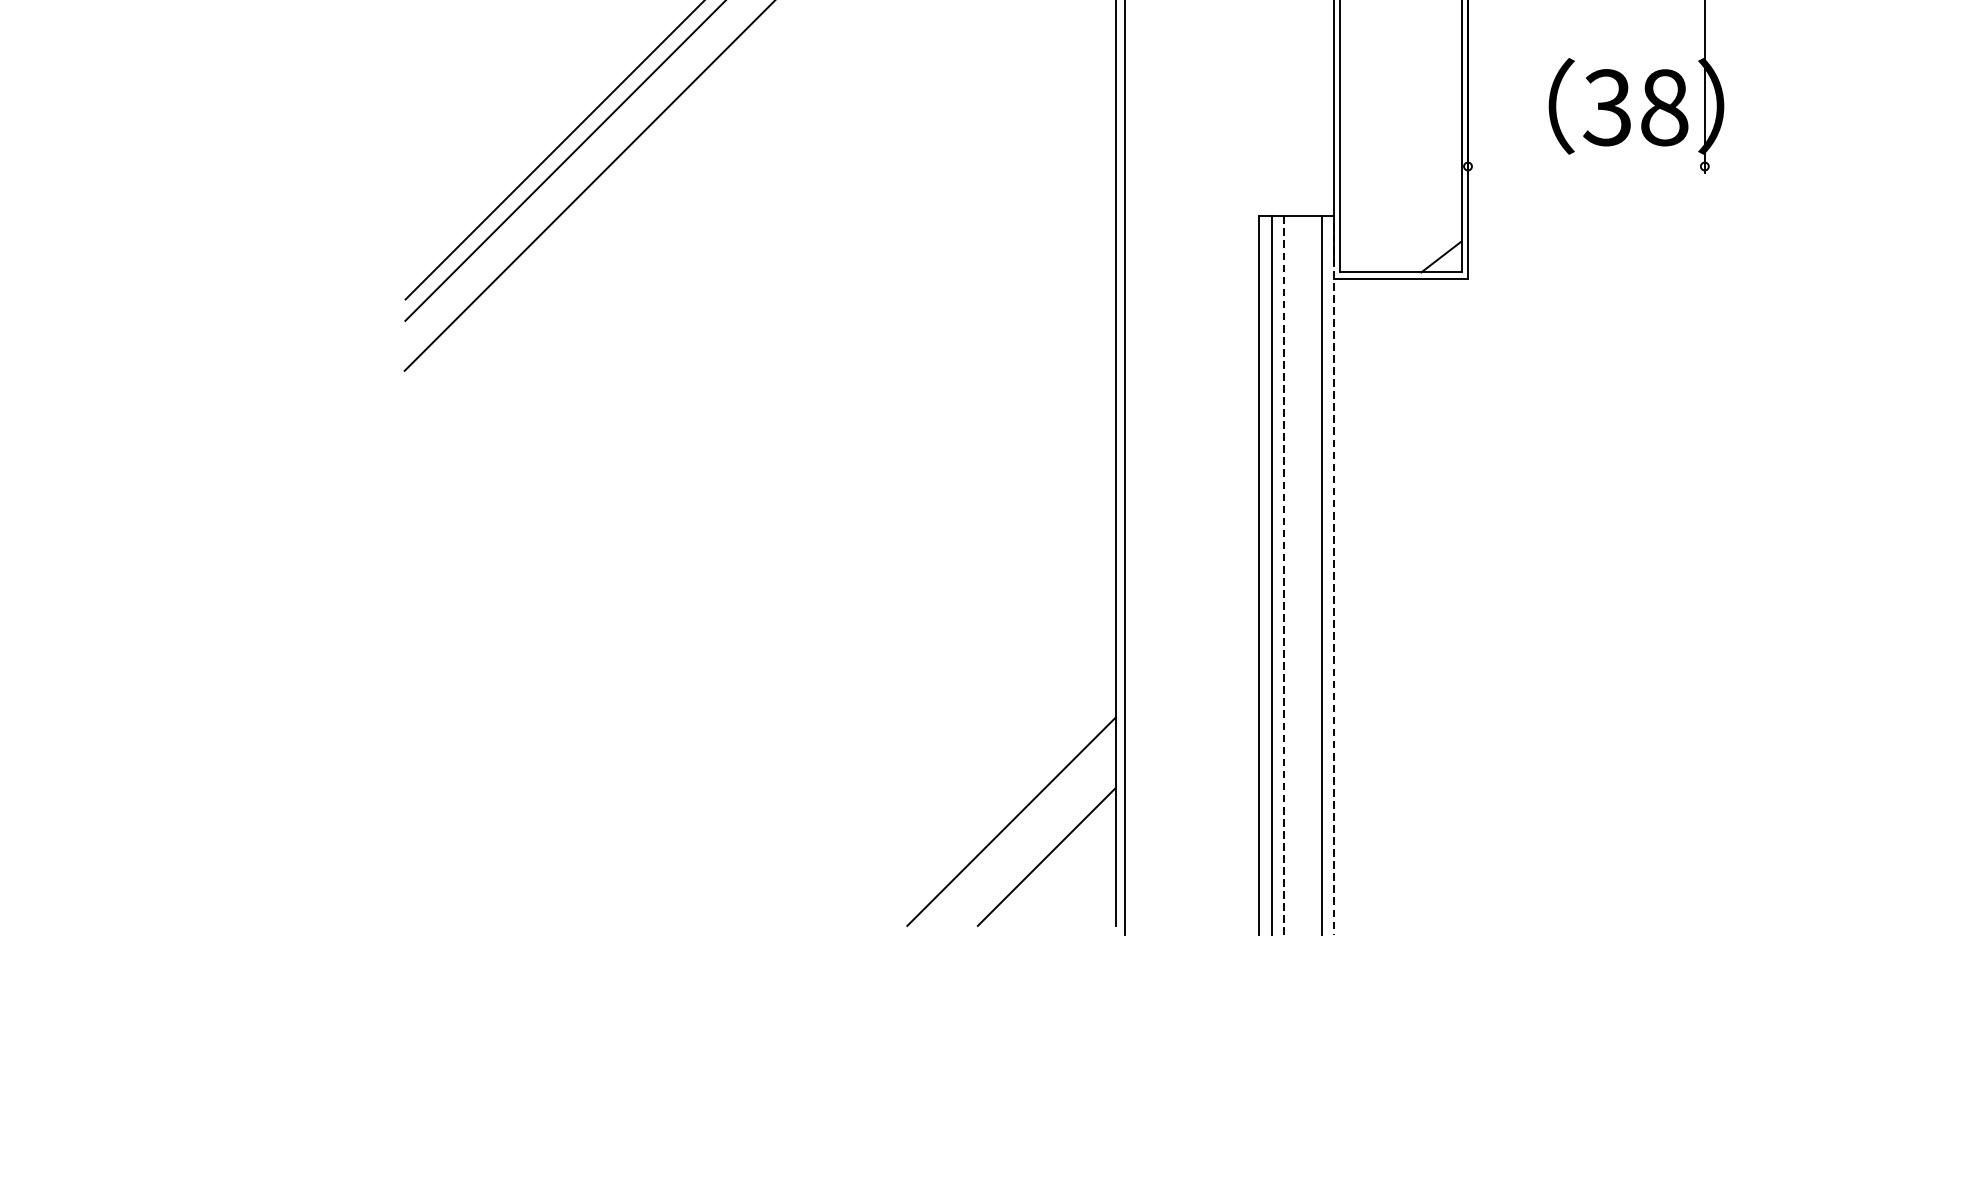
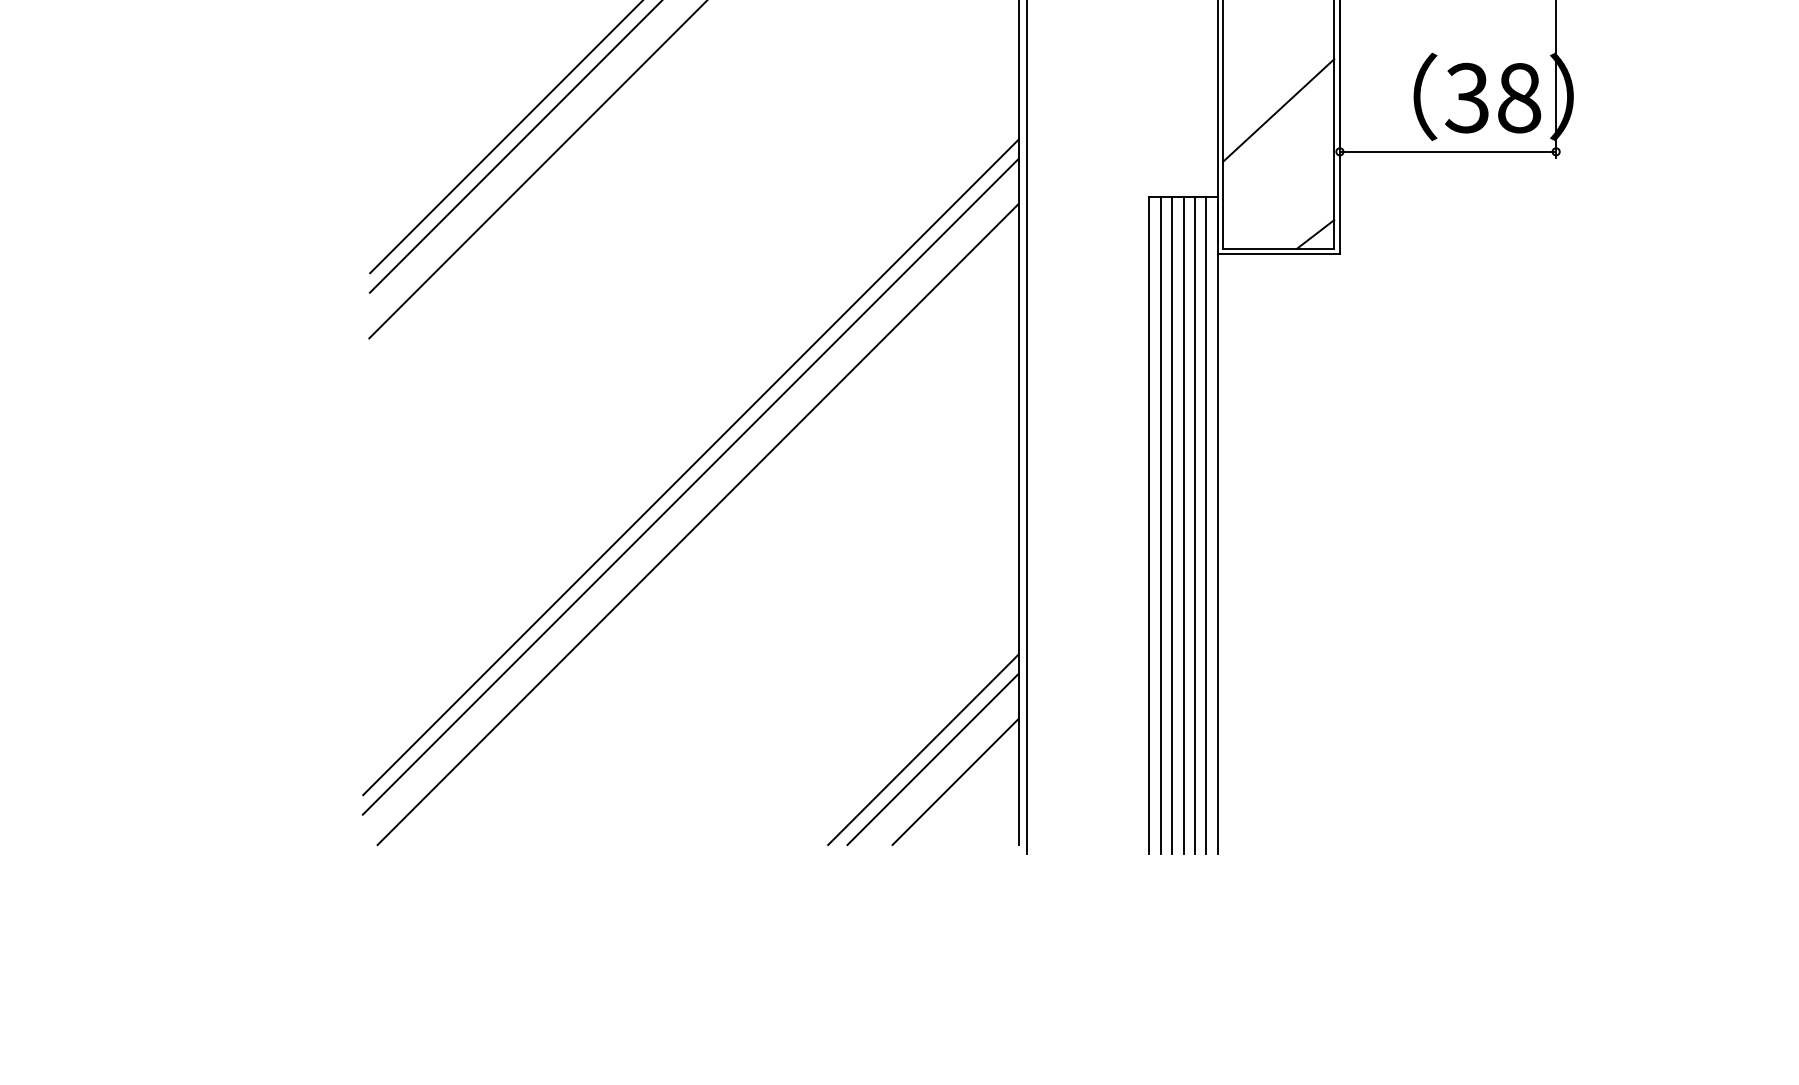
line: (1400, 121) -> (1278, 110), added
line: (1585, 166) -> (1447, 151), added
line: (756, 512) -> (690, 467), added
line: (756, 533) -> (690, 486), added
line: (764, 574) -> (697, 524), added
line: (1284, 575) -> (1172, 525), dashed -> solid
line: (1296, 575) -> (1183, 525), added
line: (1308, 575) -> (1194, 525), added
line: (1333, 579) -> (1217, 528), dashed -> solid
line: (1021, 832) -> (932, 759), added

